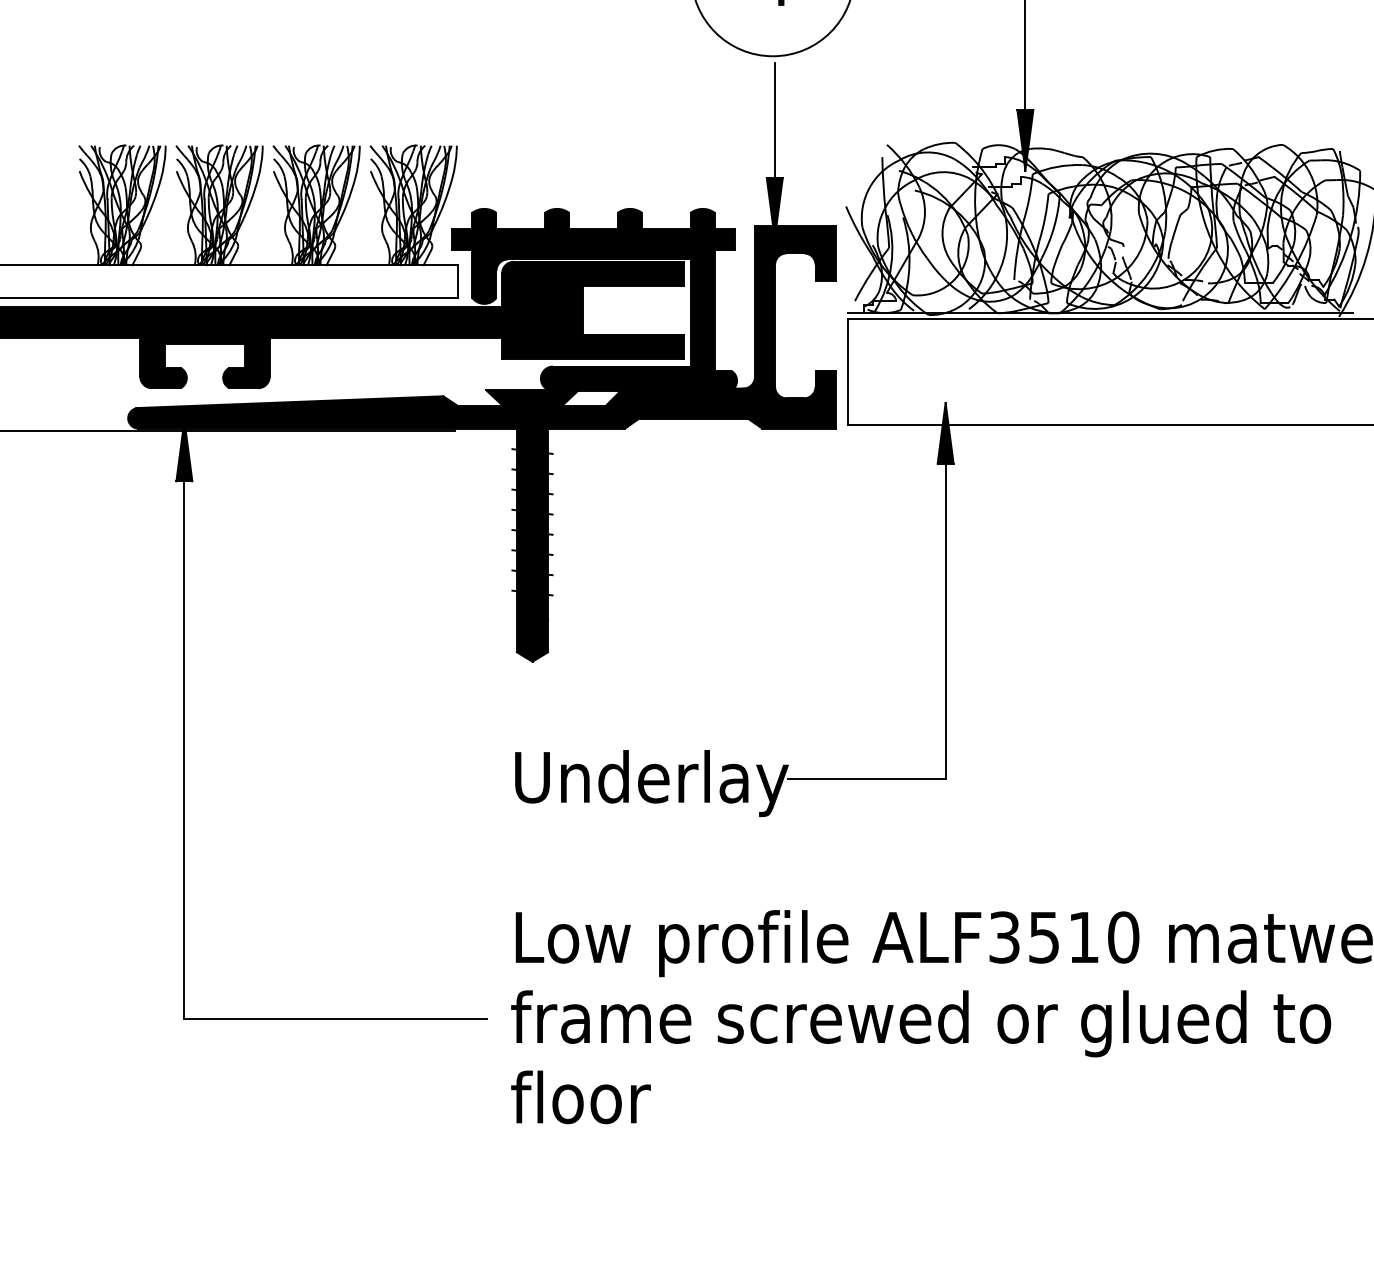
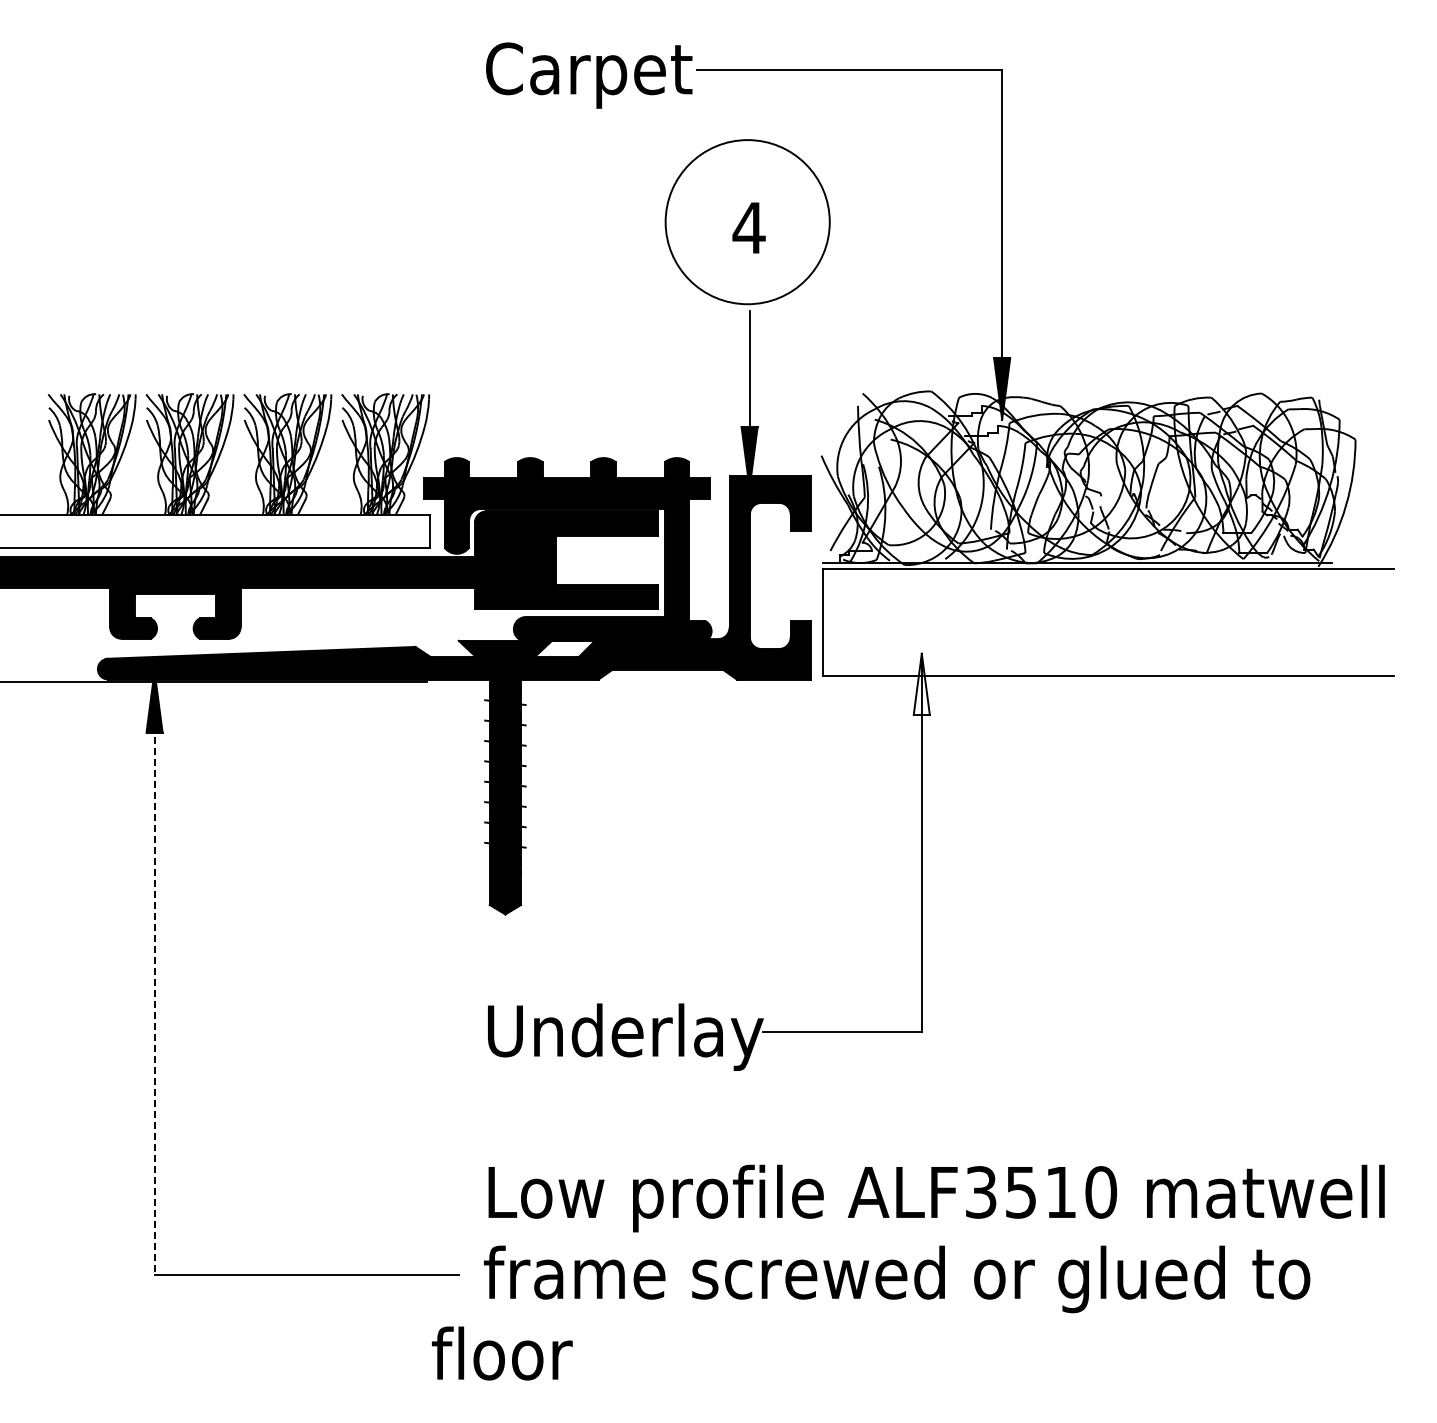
fill: (945, 432) -> (921, 683), removed
line: (184, 720) -> (154, 973), solid -> dashed
text: (581, 1097) -> (502, 1353), moved

